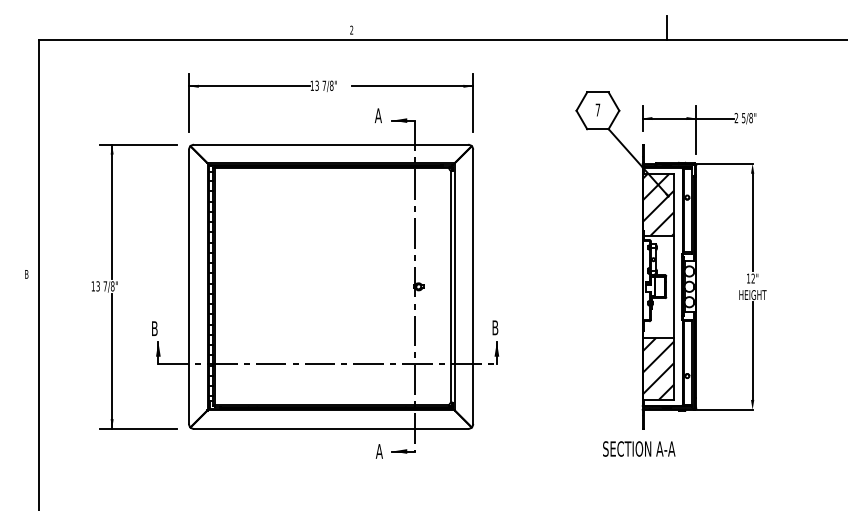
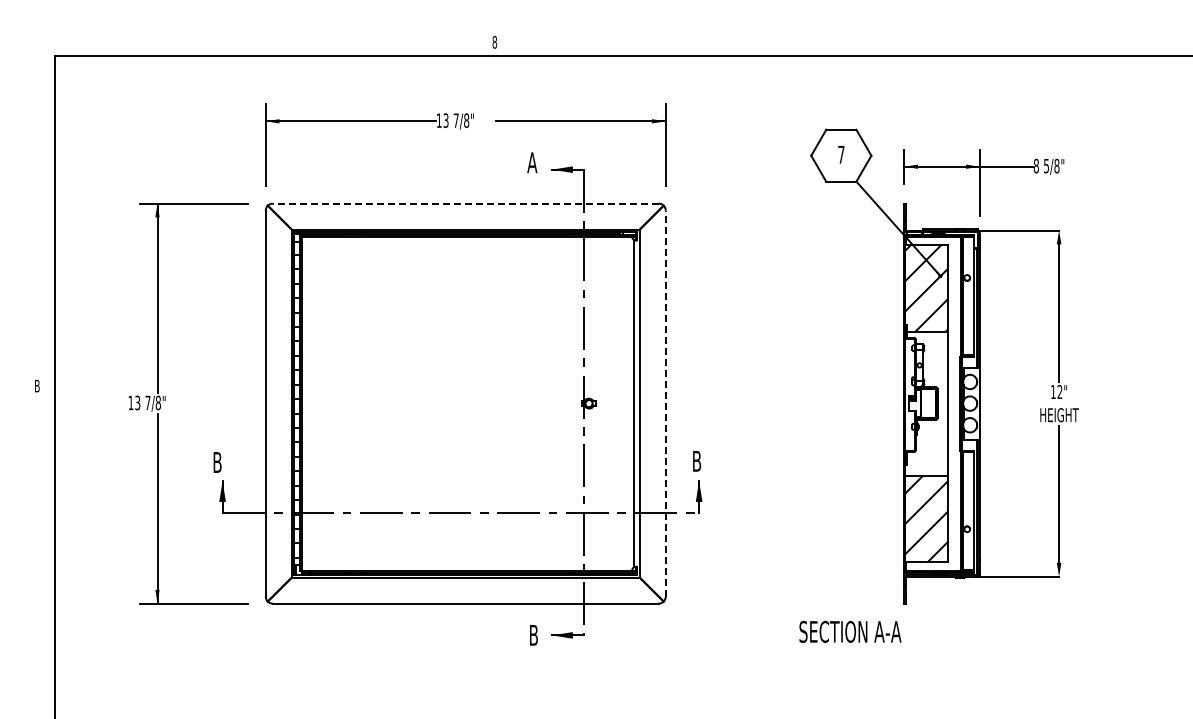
line: (666, 27) -> (938, 38), removed
text: (351, 30) -> (494, 42), 2 -> 8
text: (735, 117) -> (1035, 165), 2 -> 8
line: (330, 144) -> (465, 203), solid -> dashed
line: (473, 286) -> (665, 403), solid -> dashed
text: (639, 448) -> (850, 631), moved
text: (379, 451) -> (533, 635), A -> B

